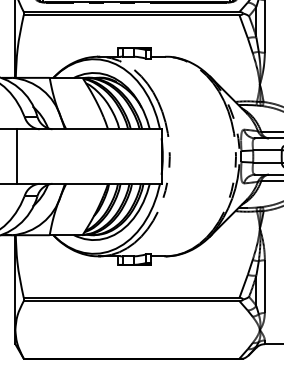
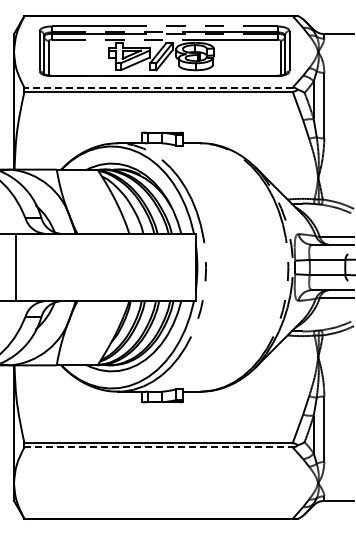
line: (131, 11) -> (158, 87), solid -> dashed
line: (132, 301) -> (159, 447), solid -> dashed

